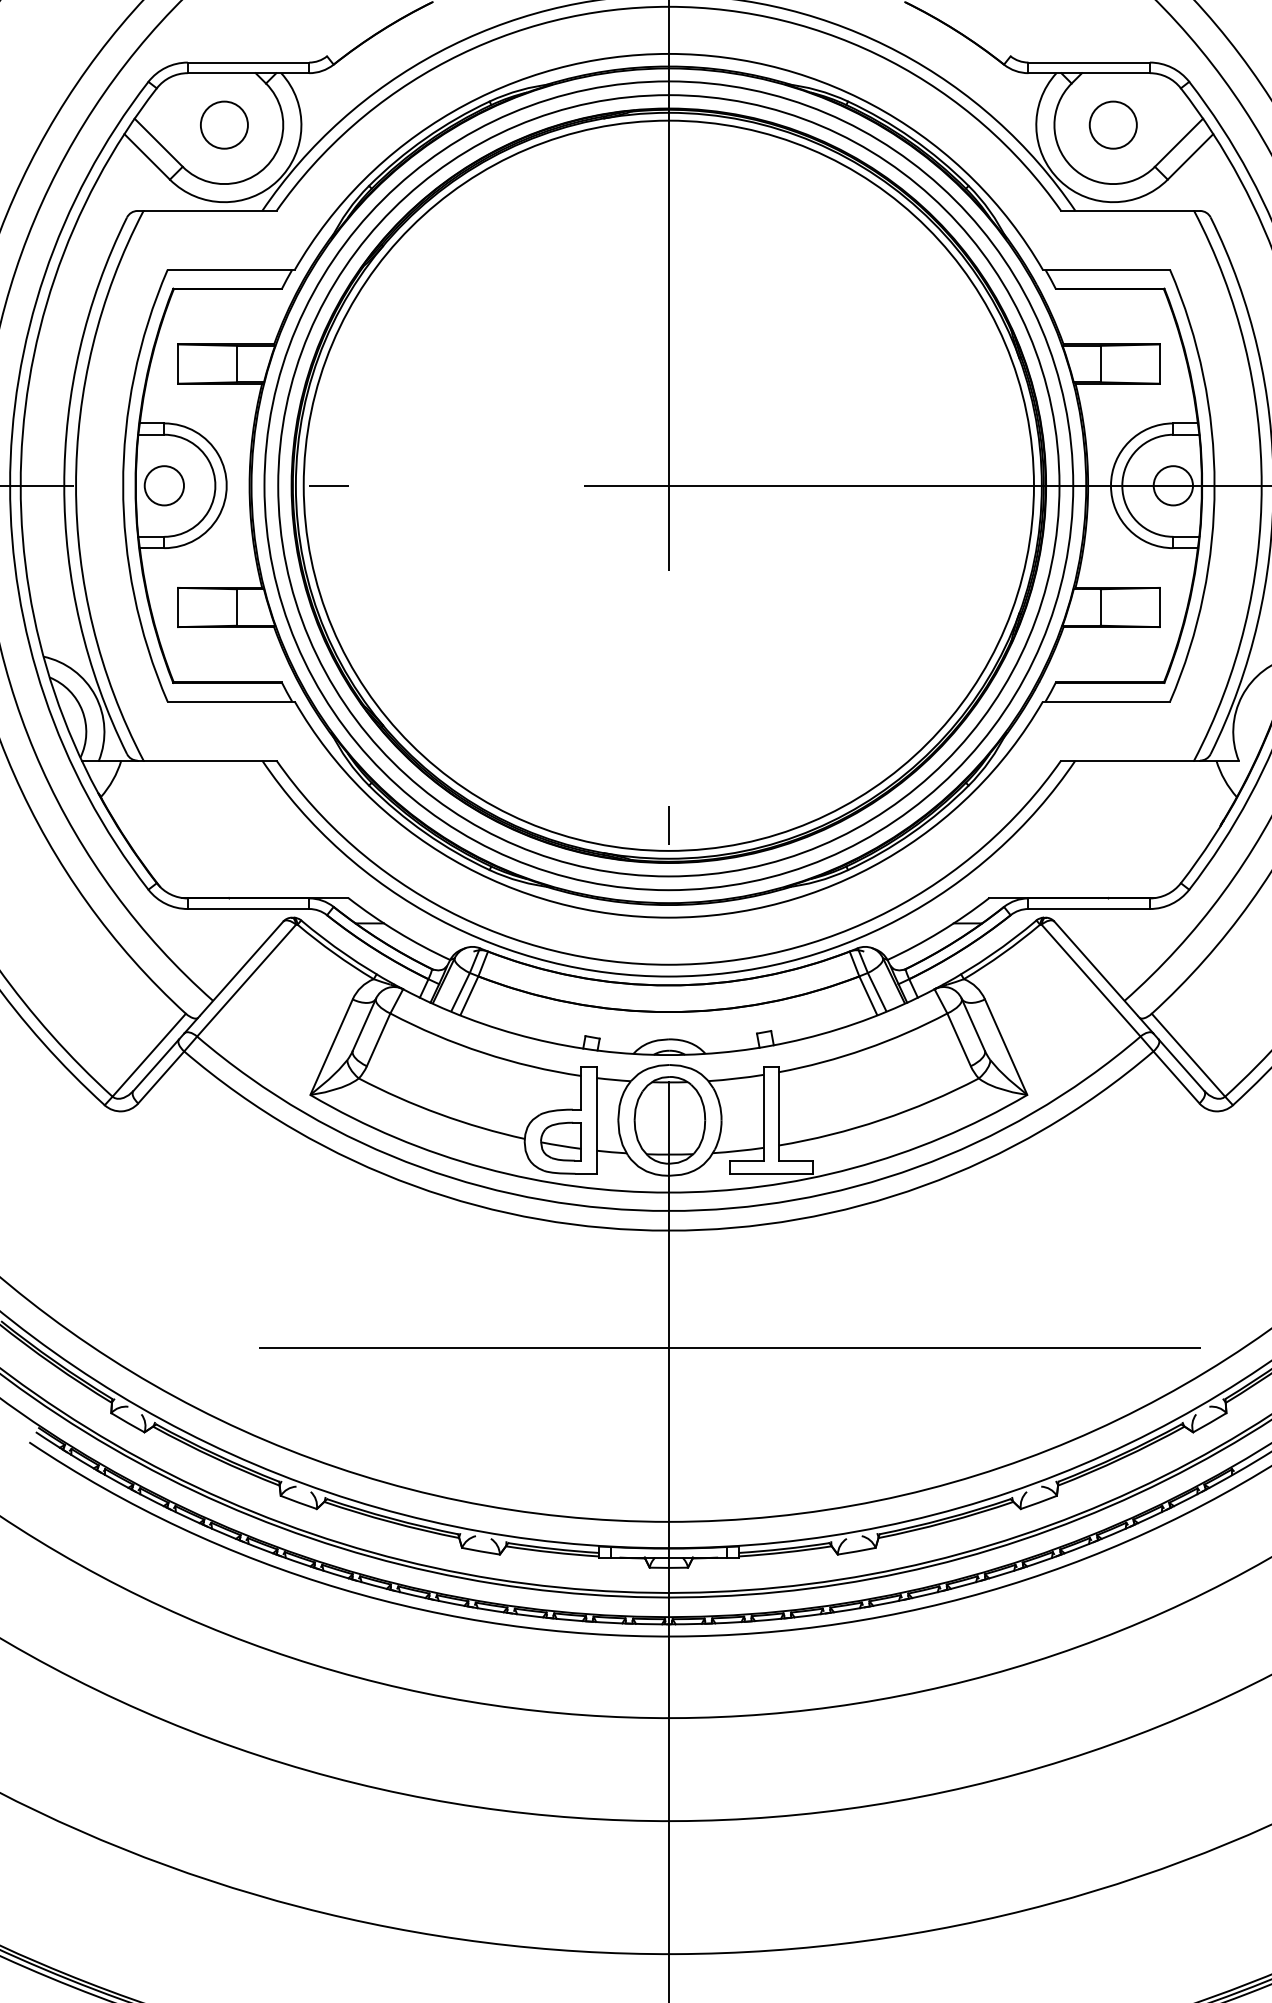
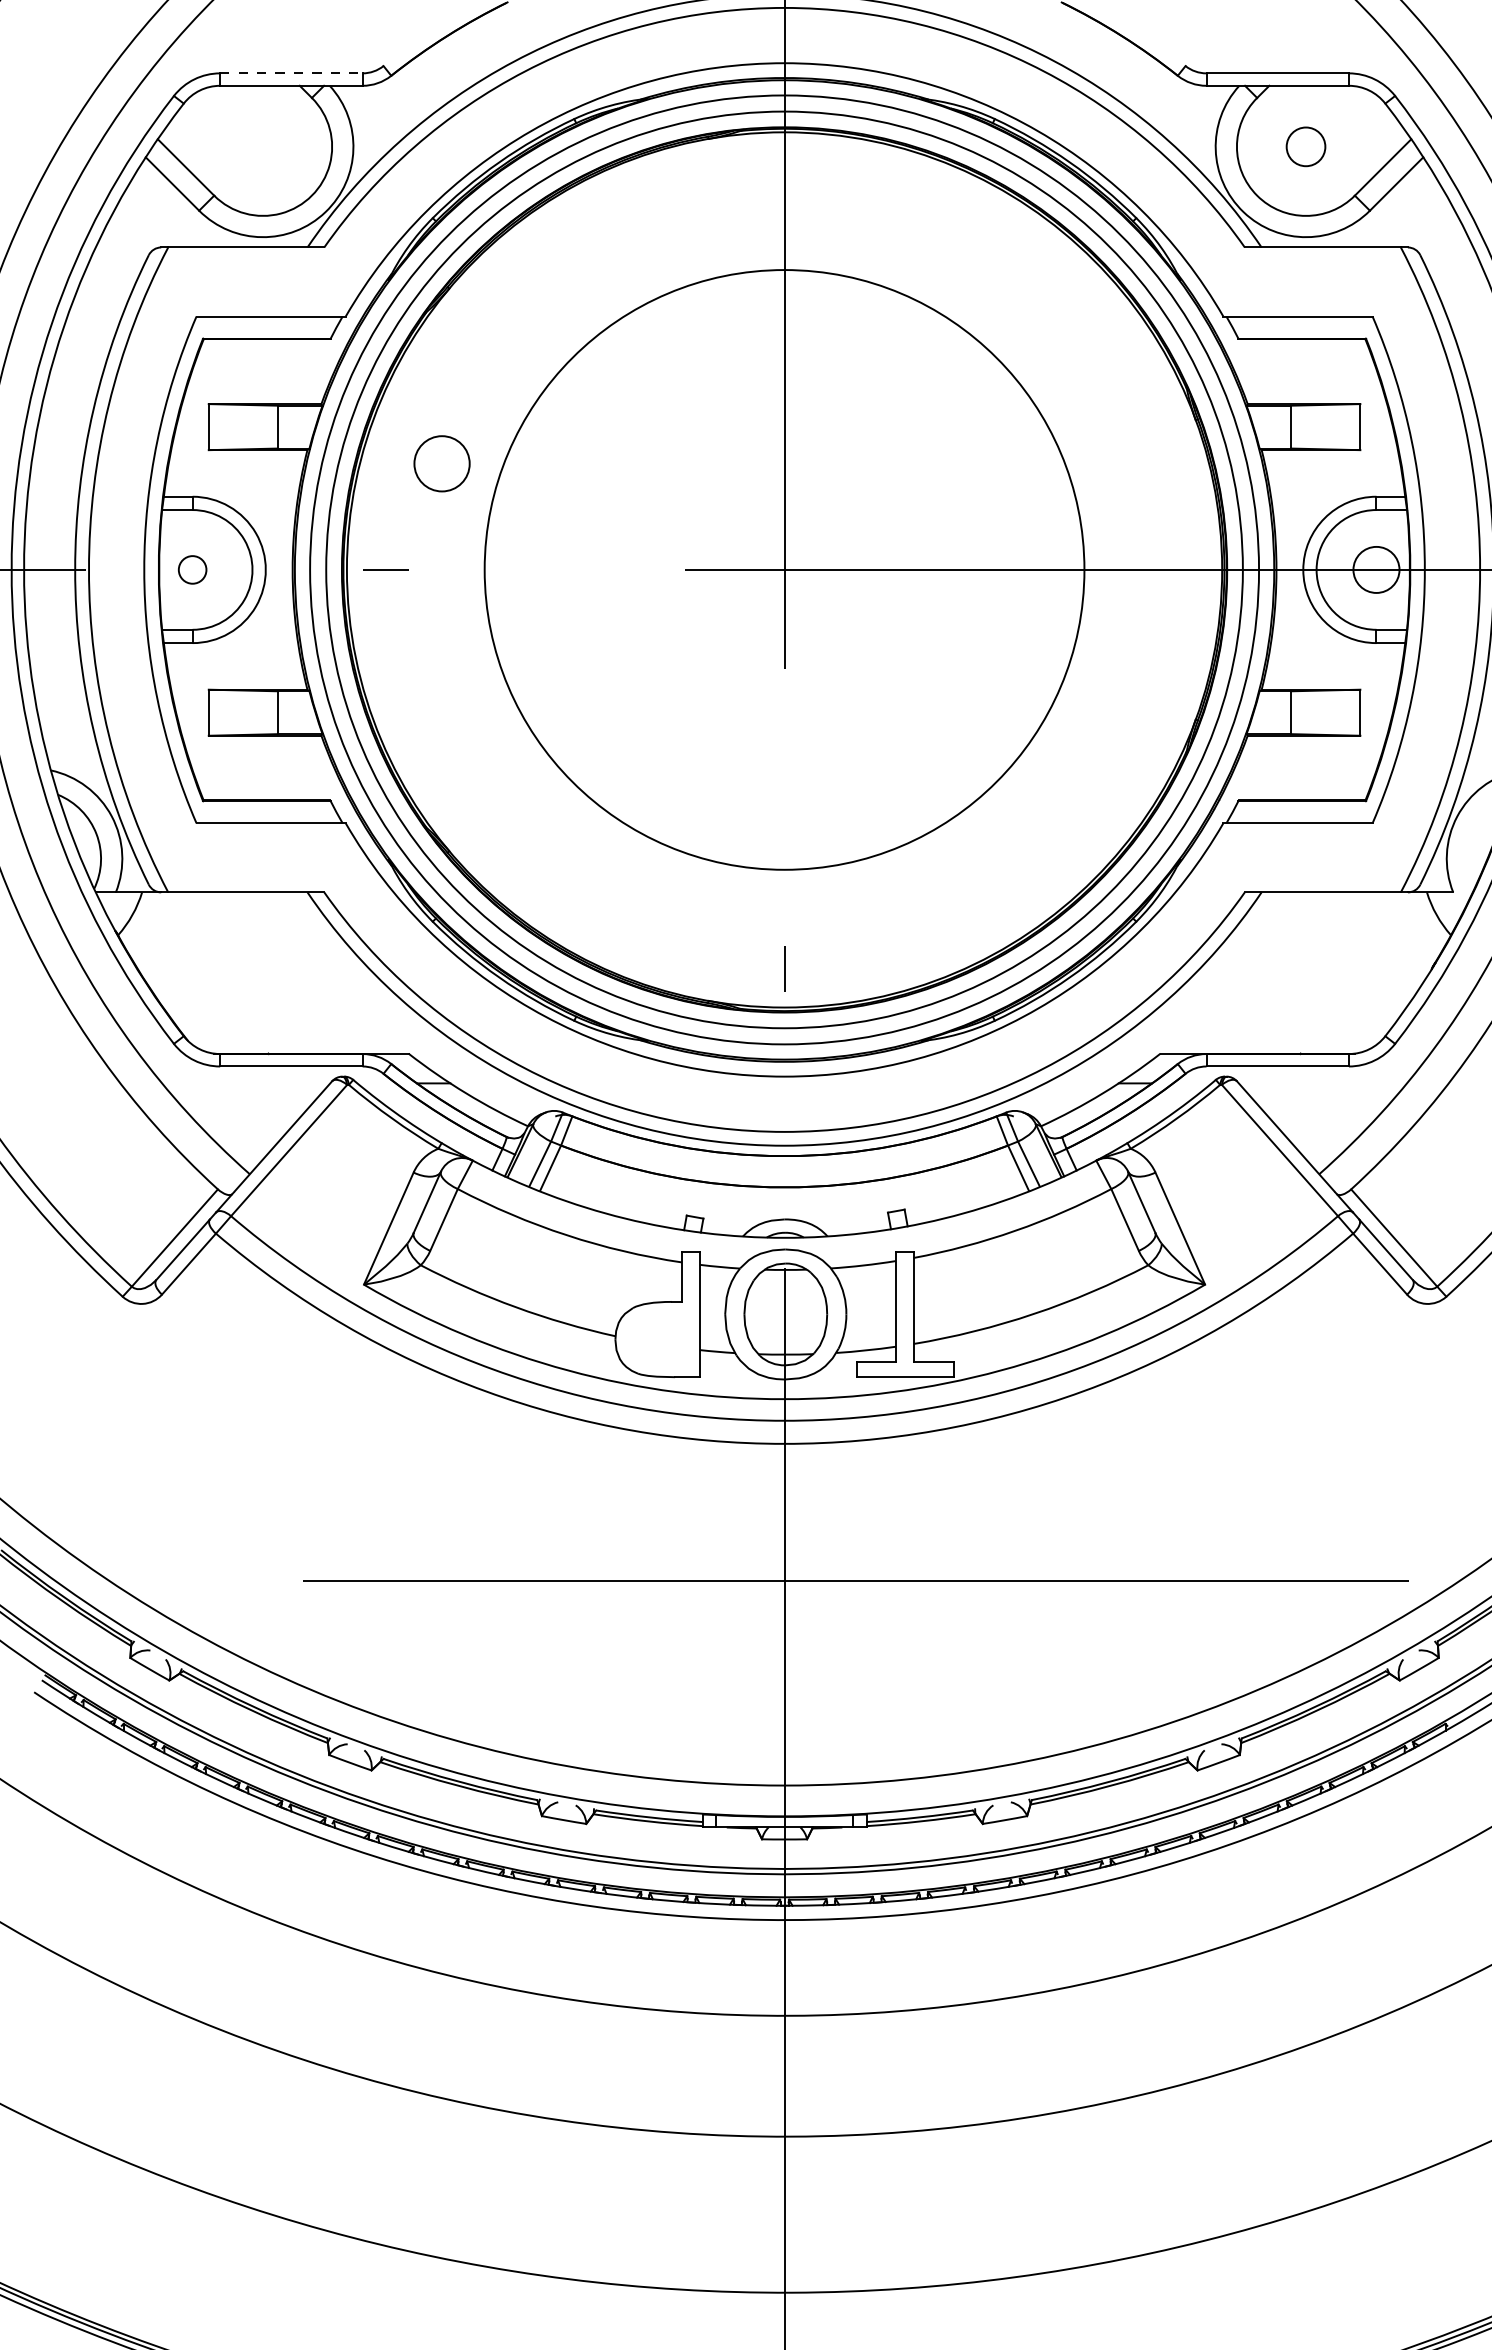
line: (248, 62) -> (291, 73), solid -> dashed
circle: (223, 124) -> (441, 463), moved
circle: (1112, 124) -> (1305, 146), size x0.7
circle: (164, 485) -> (192, 569), size x0.6
circle: (668, 485) -> (784, 569), size x0.7
part: (560, 1141) -> (657, 1339), removed

